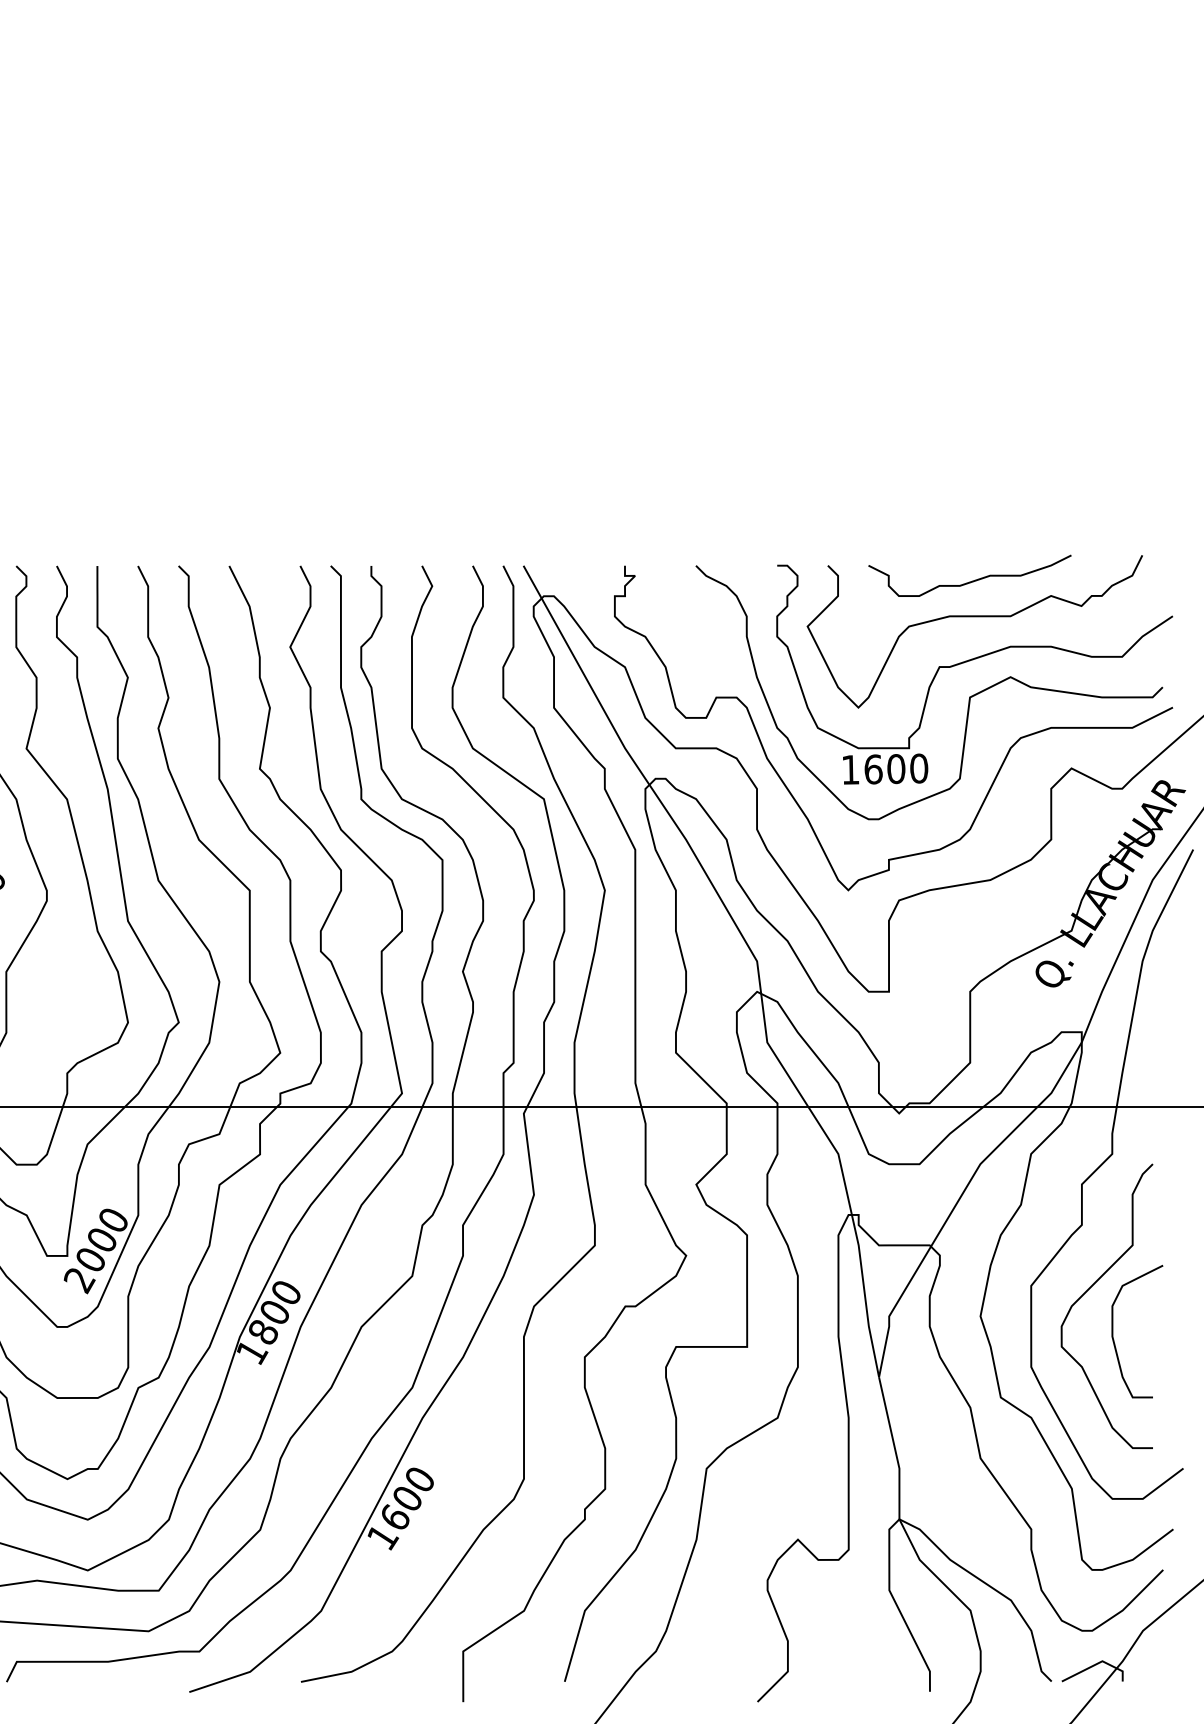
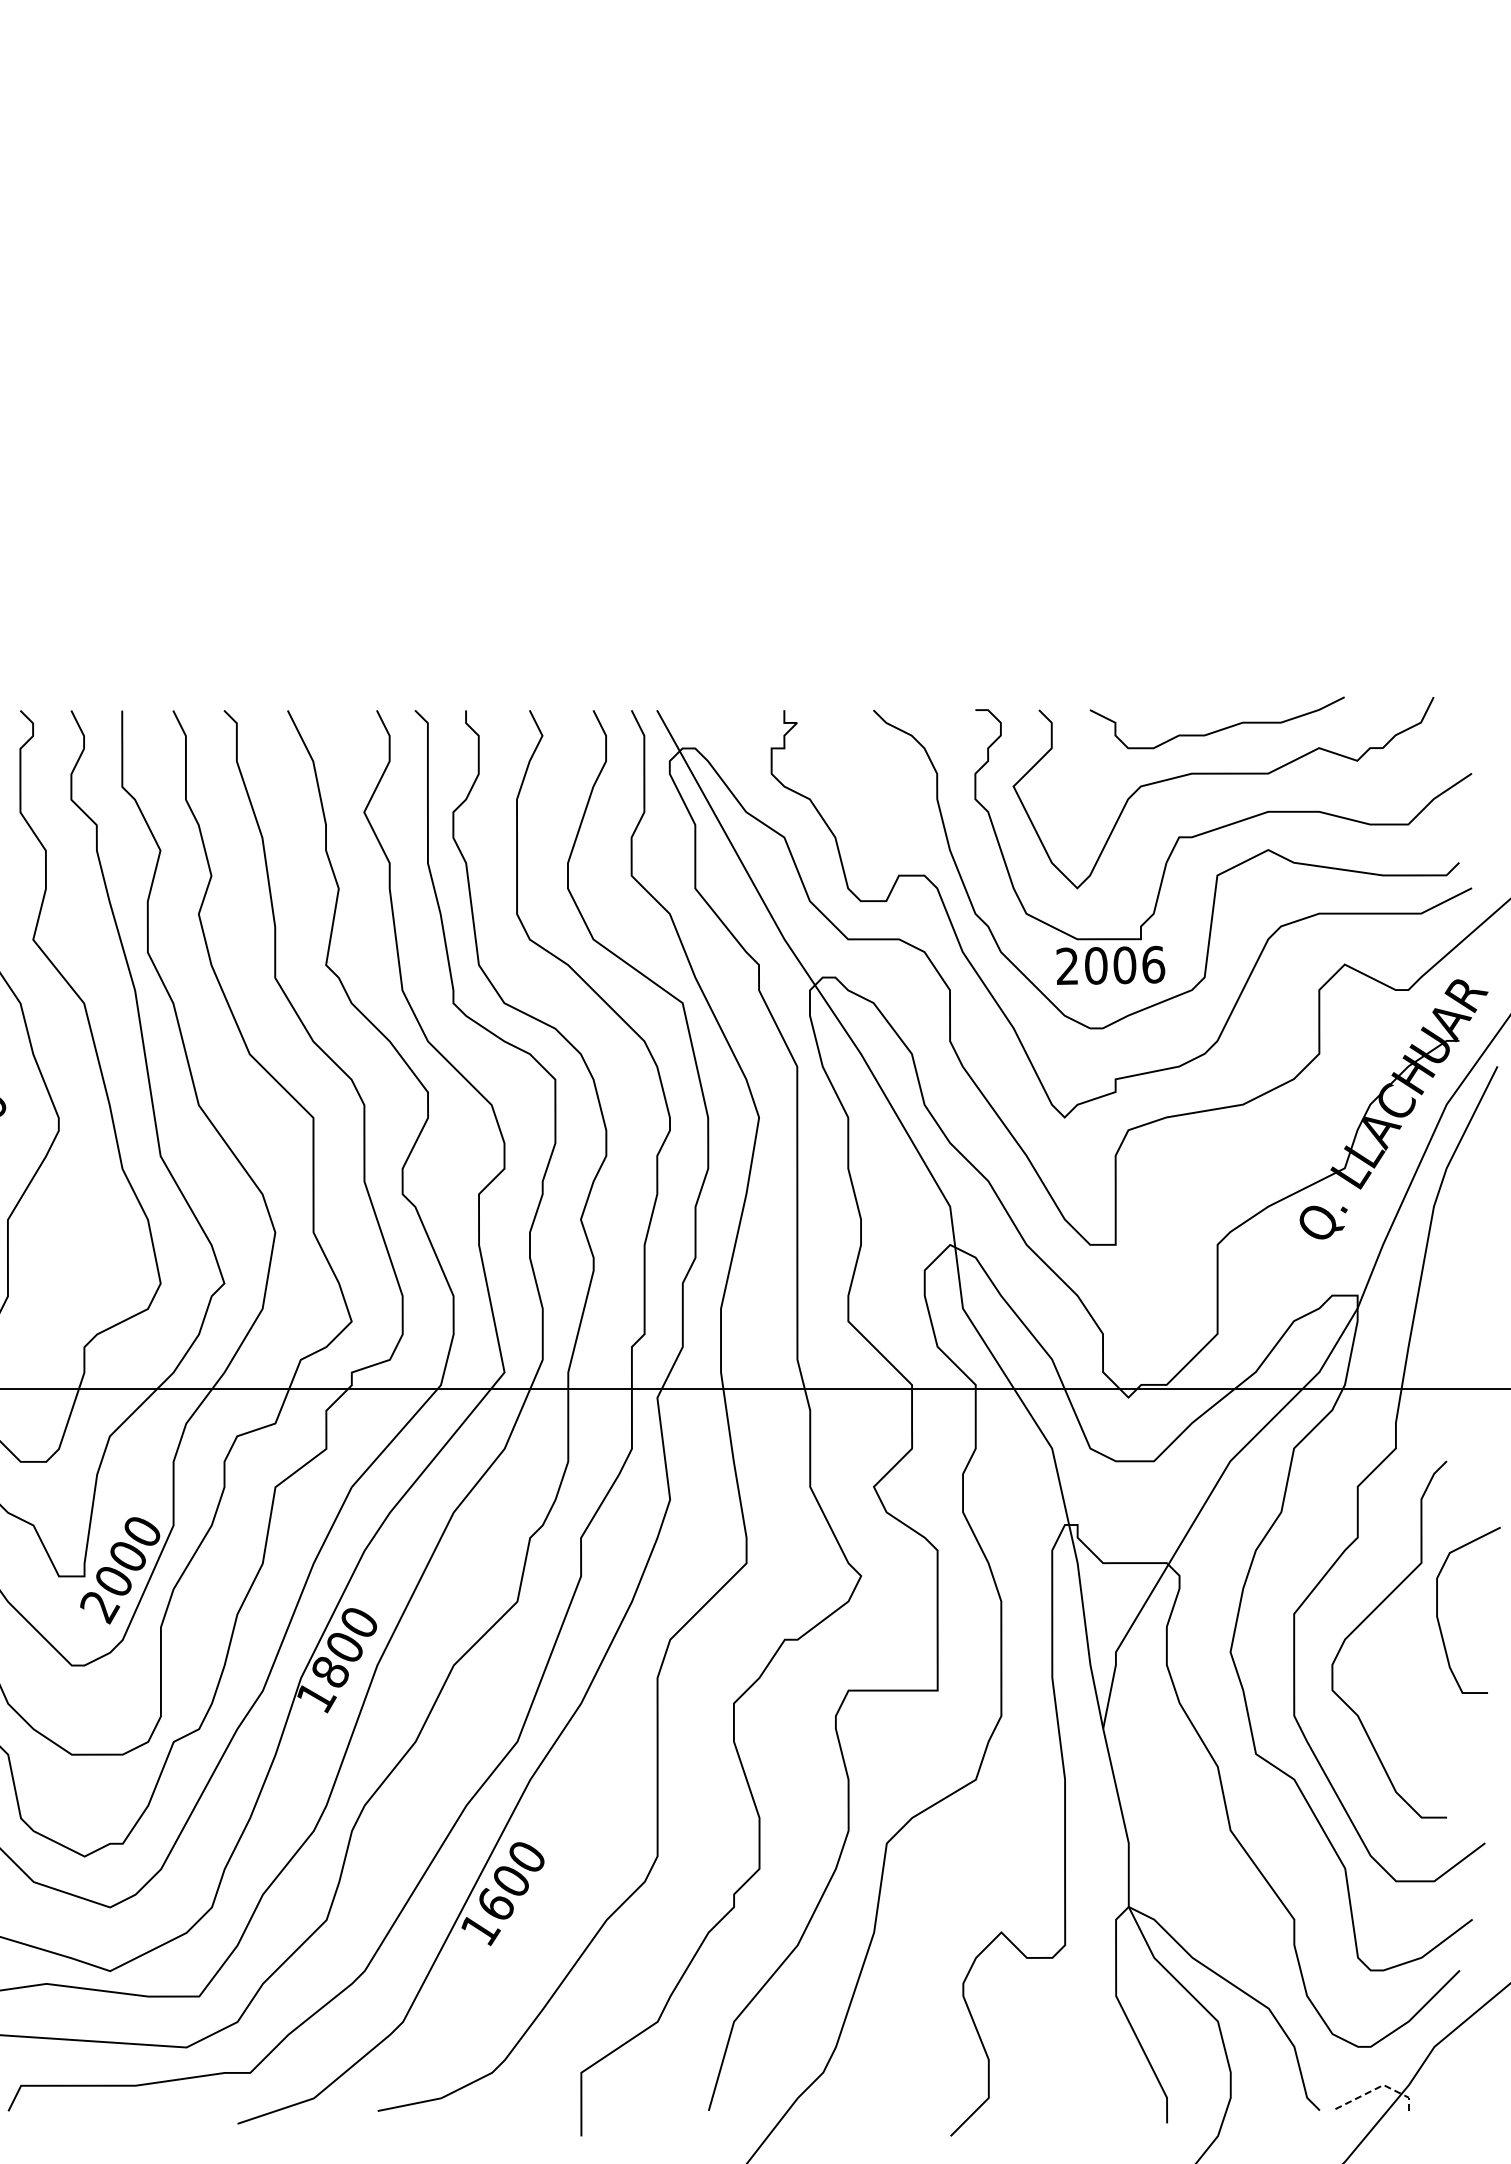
text: (884, 768) -> (1110, 964), 1600 -> 2006
curve: (1112, 1330) -> (1437, 1609), moved
line: (1097, 1663) -> (1377, 2088), solid -> dashed

